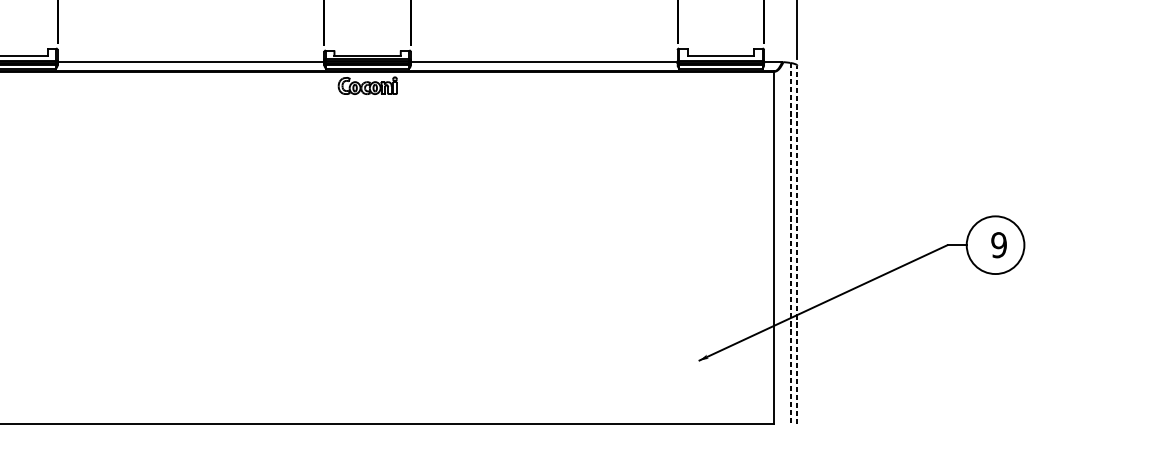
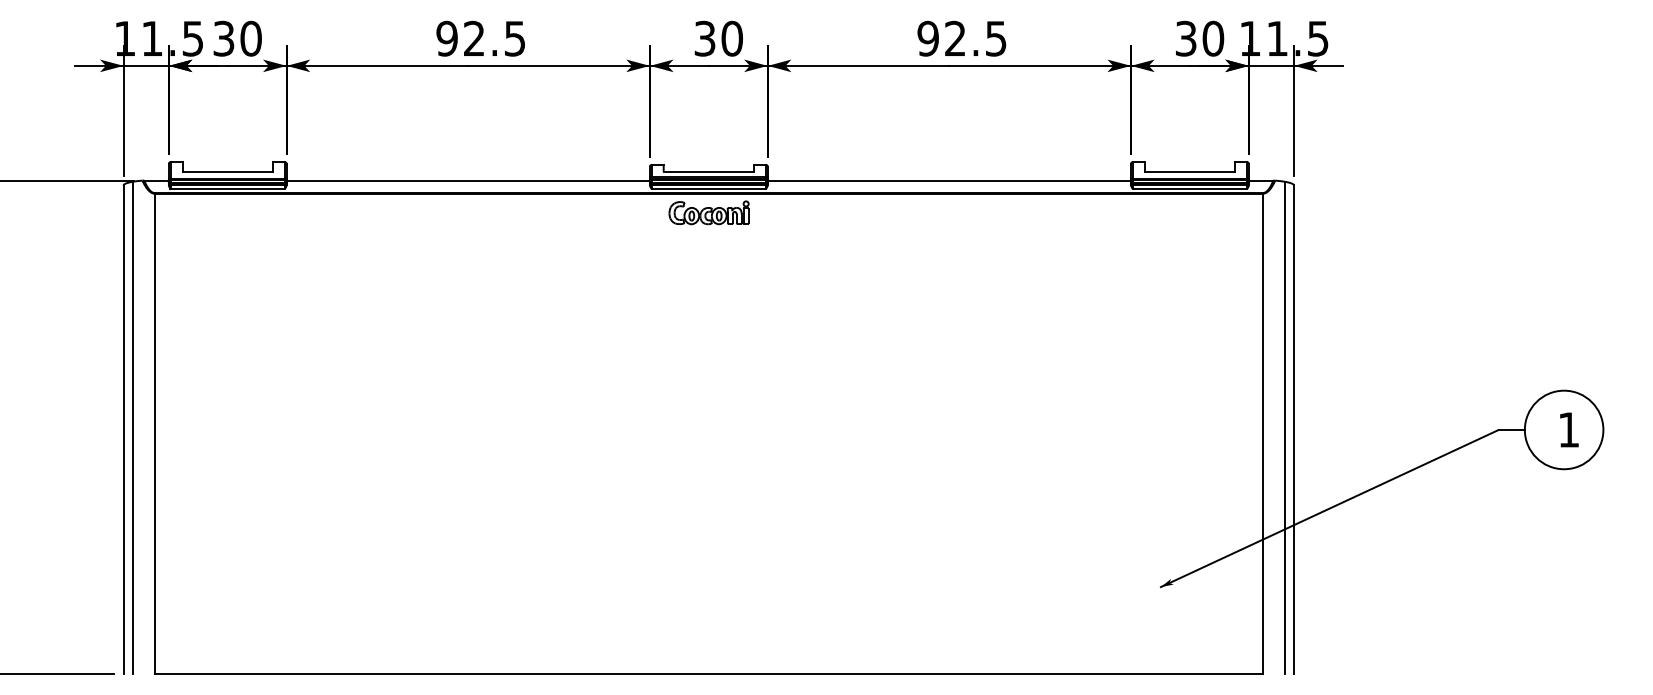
line: (790, 244) -> (1284, 428), dashed -> solid
line: (797, 244) -> (1294, 429), dashed -> solid
text: (998, 244) -> (1568, 429), 9 -> 1

